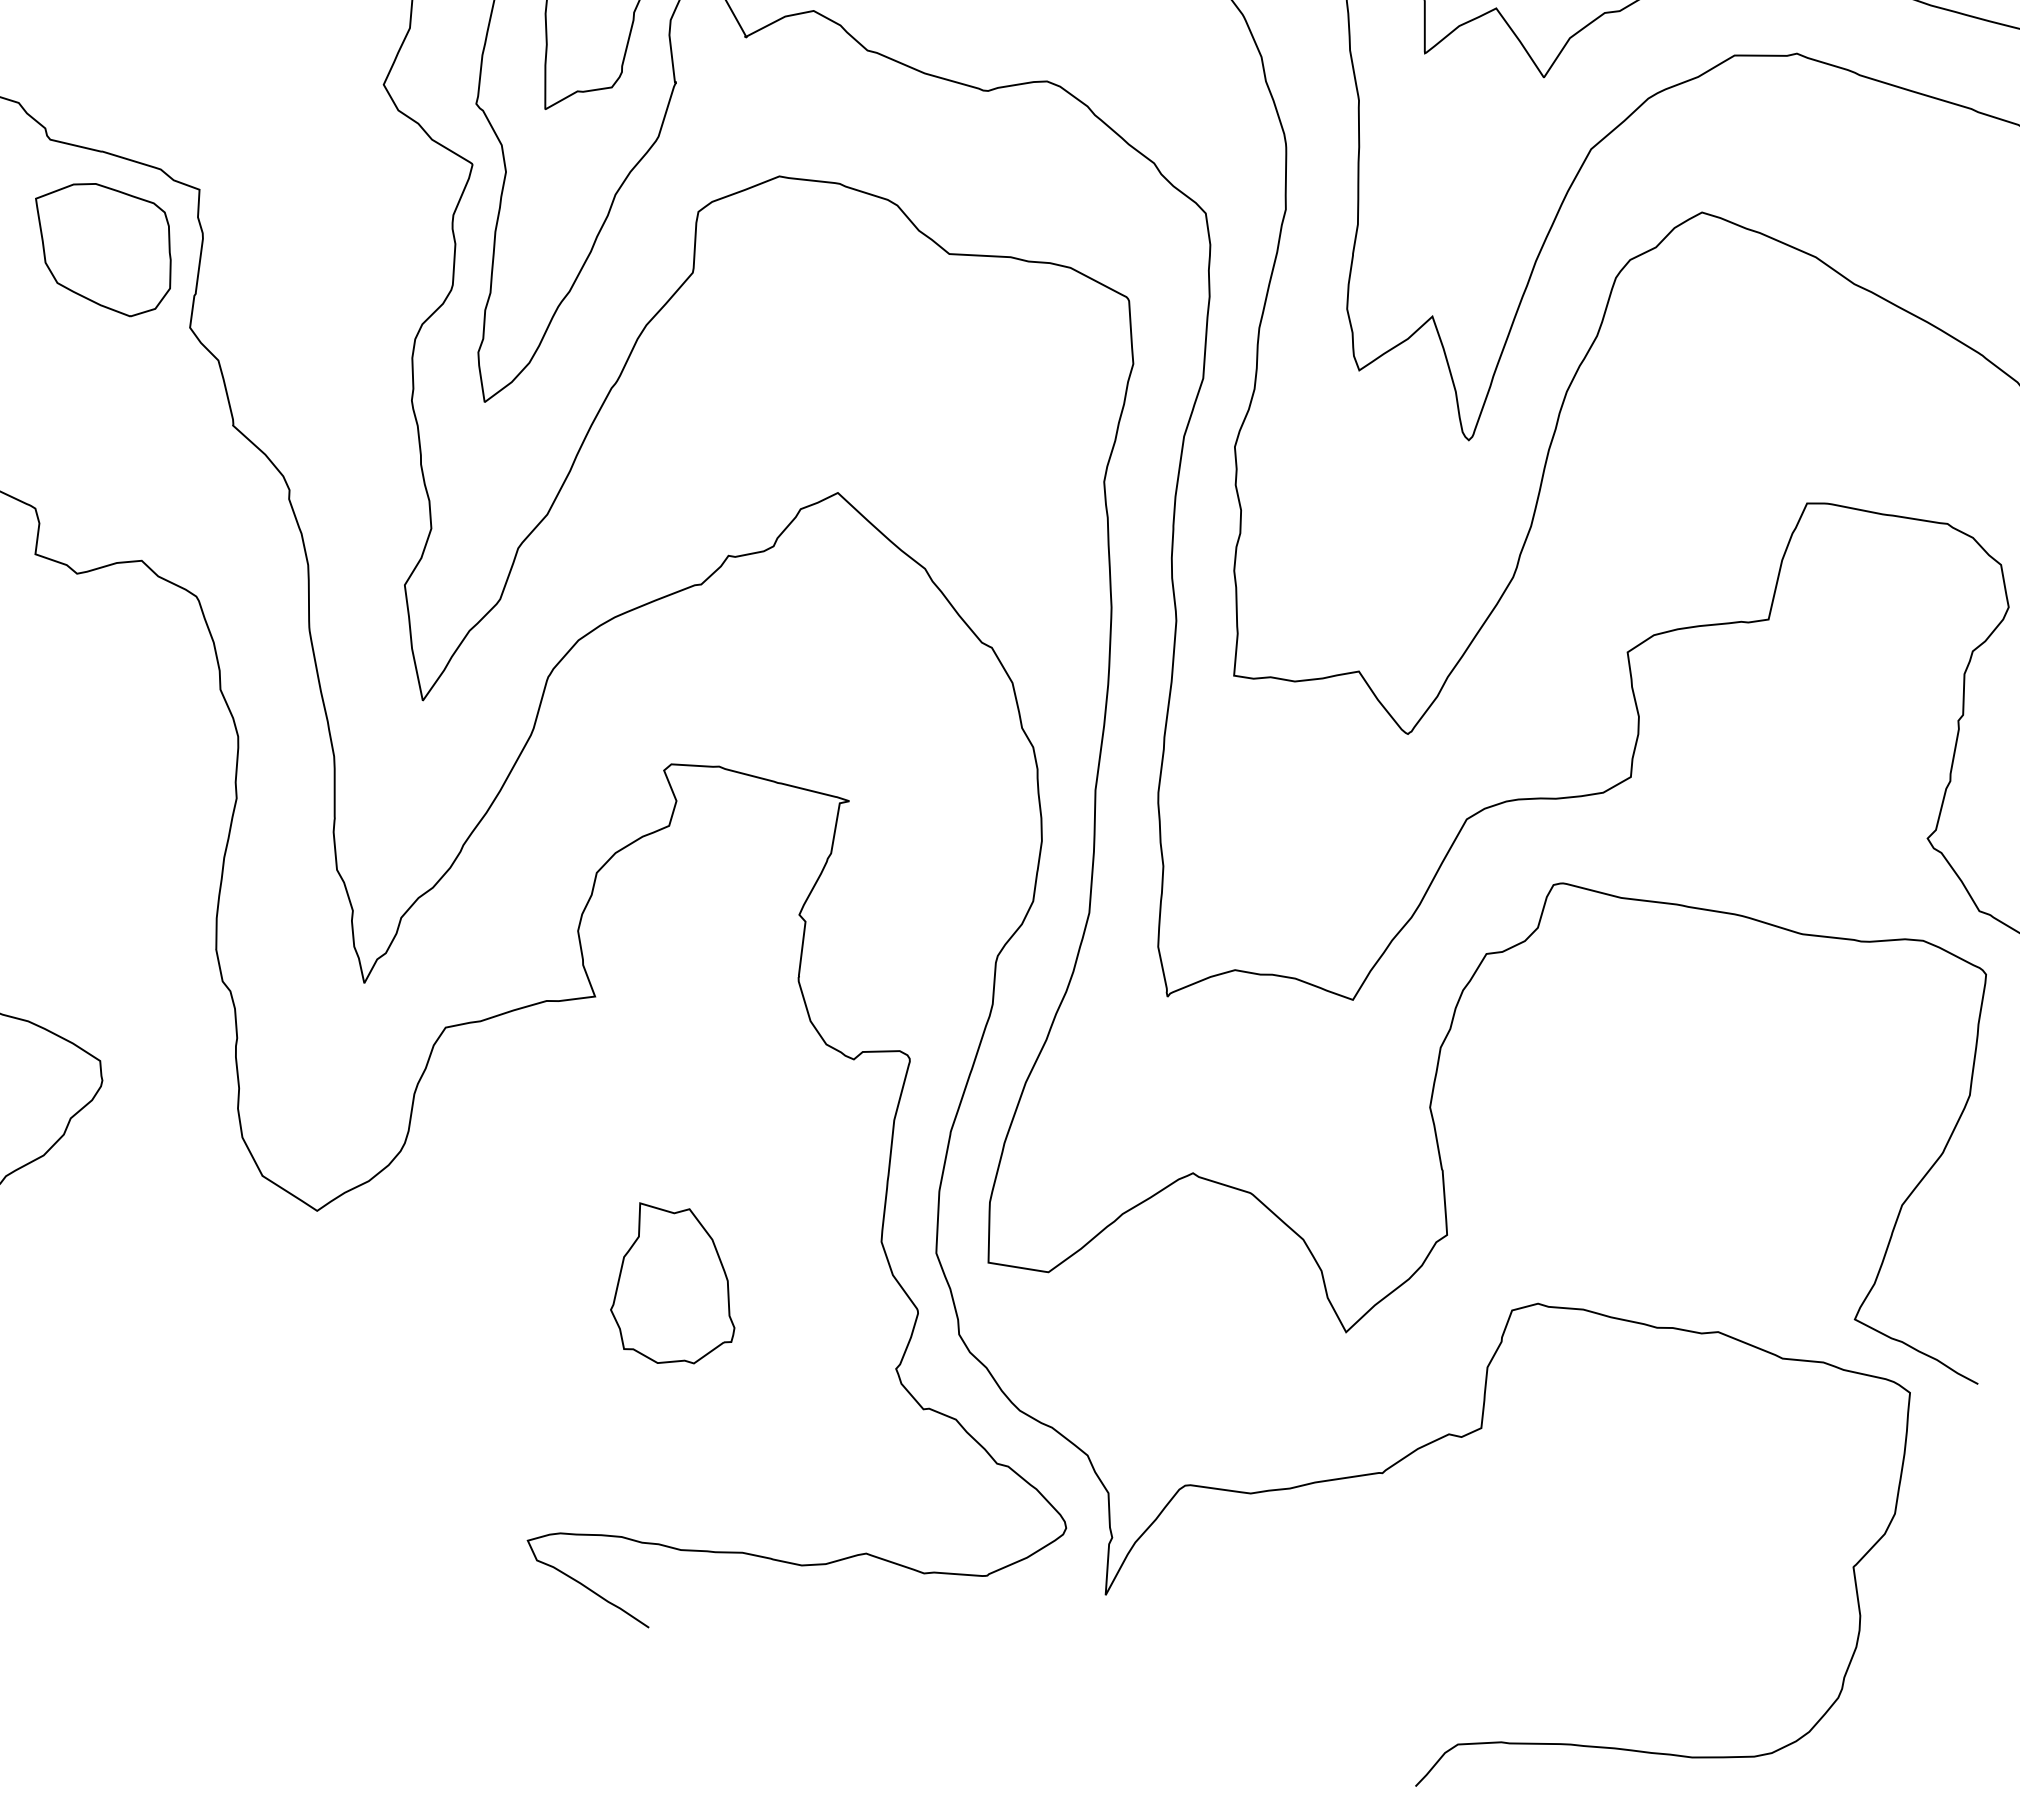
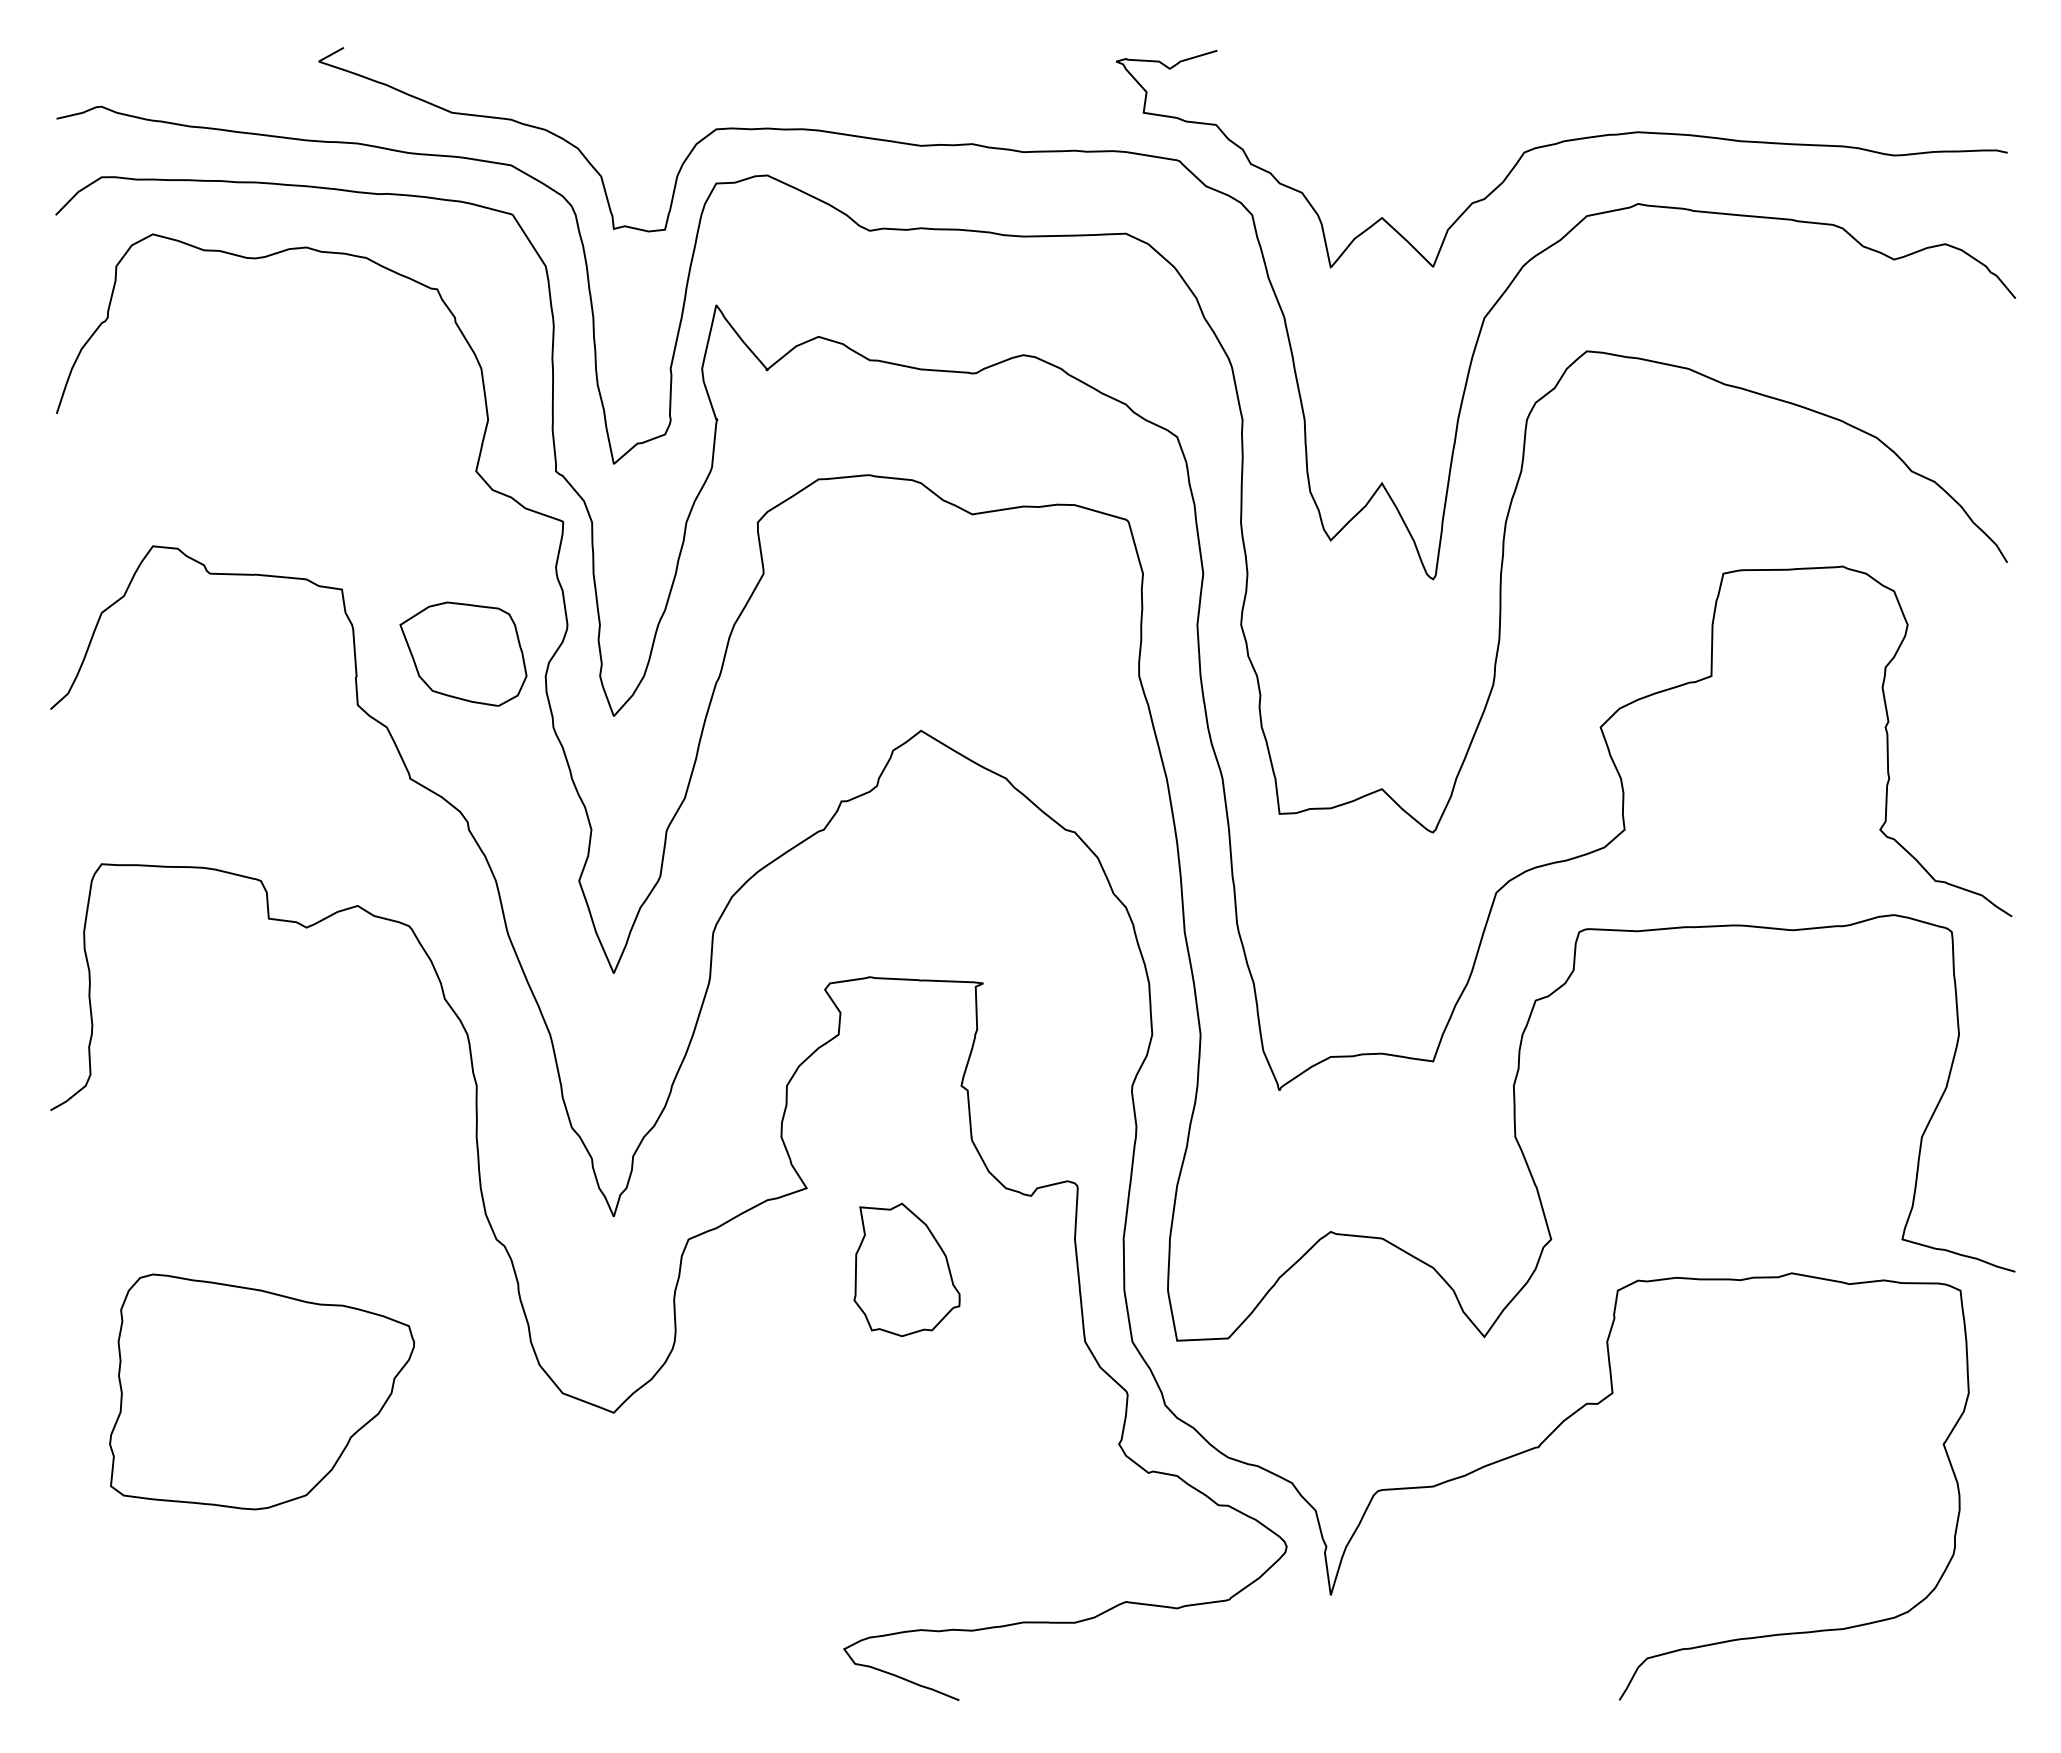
part: (102, 247) -> (463, 653), moved
part: (678, 1286) -> (906, 1269), moved

